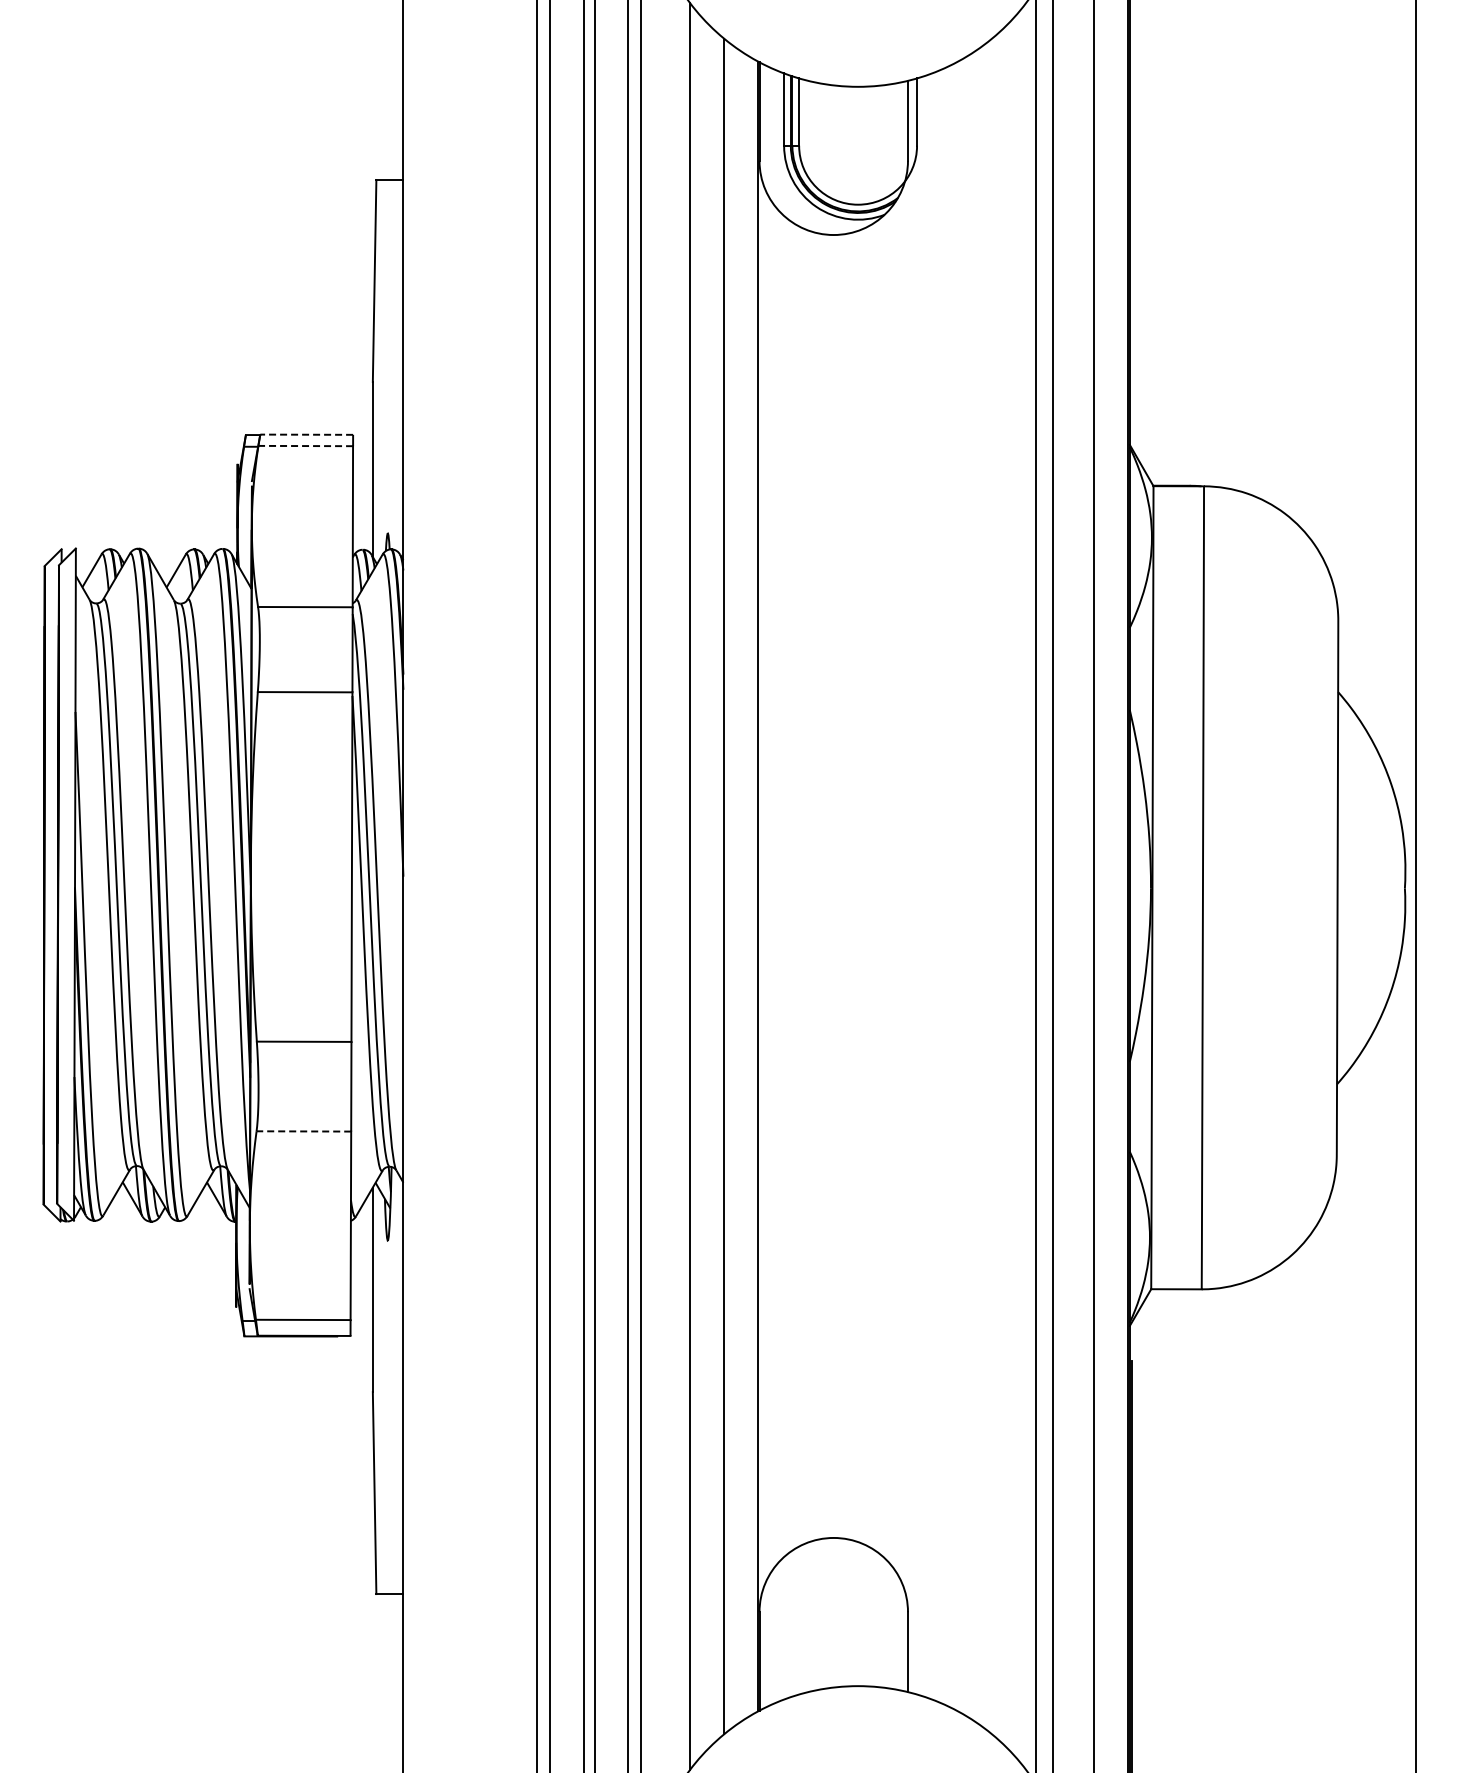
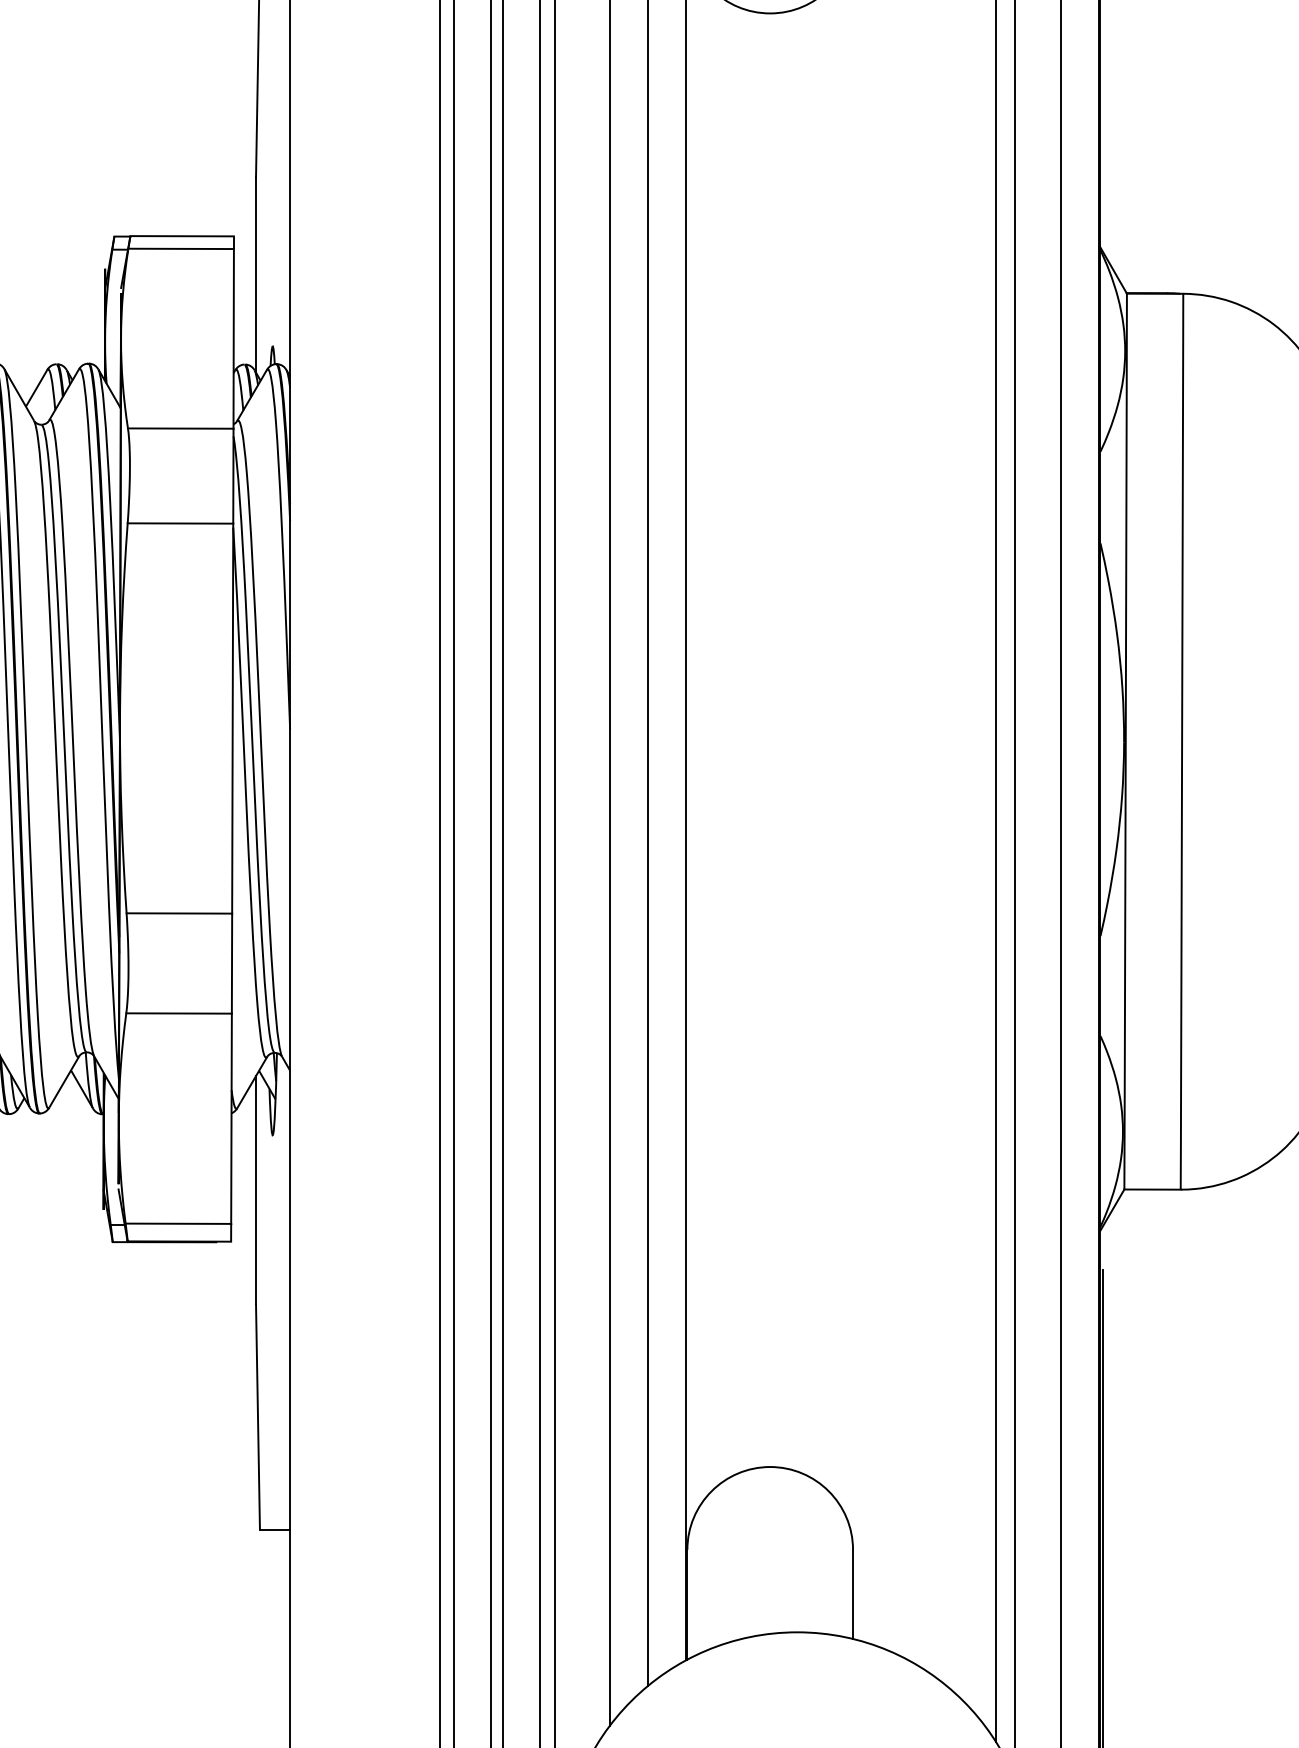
line: (306, 434) -> (181, 235), dashed -> solid
line: (305, 446) -> (180, 249), dashed -> solid
line: (303, 1131) -> (178, 1013), dashed -> solid

